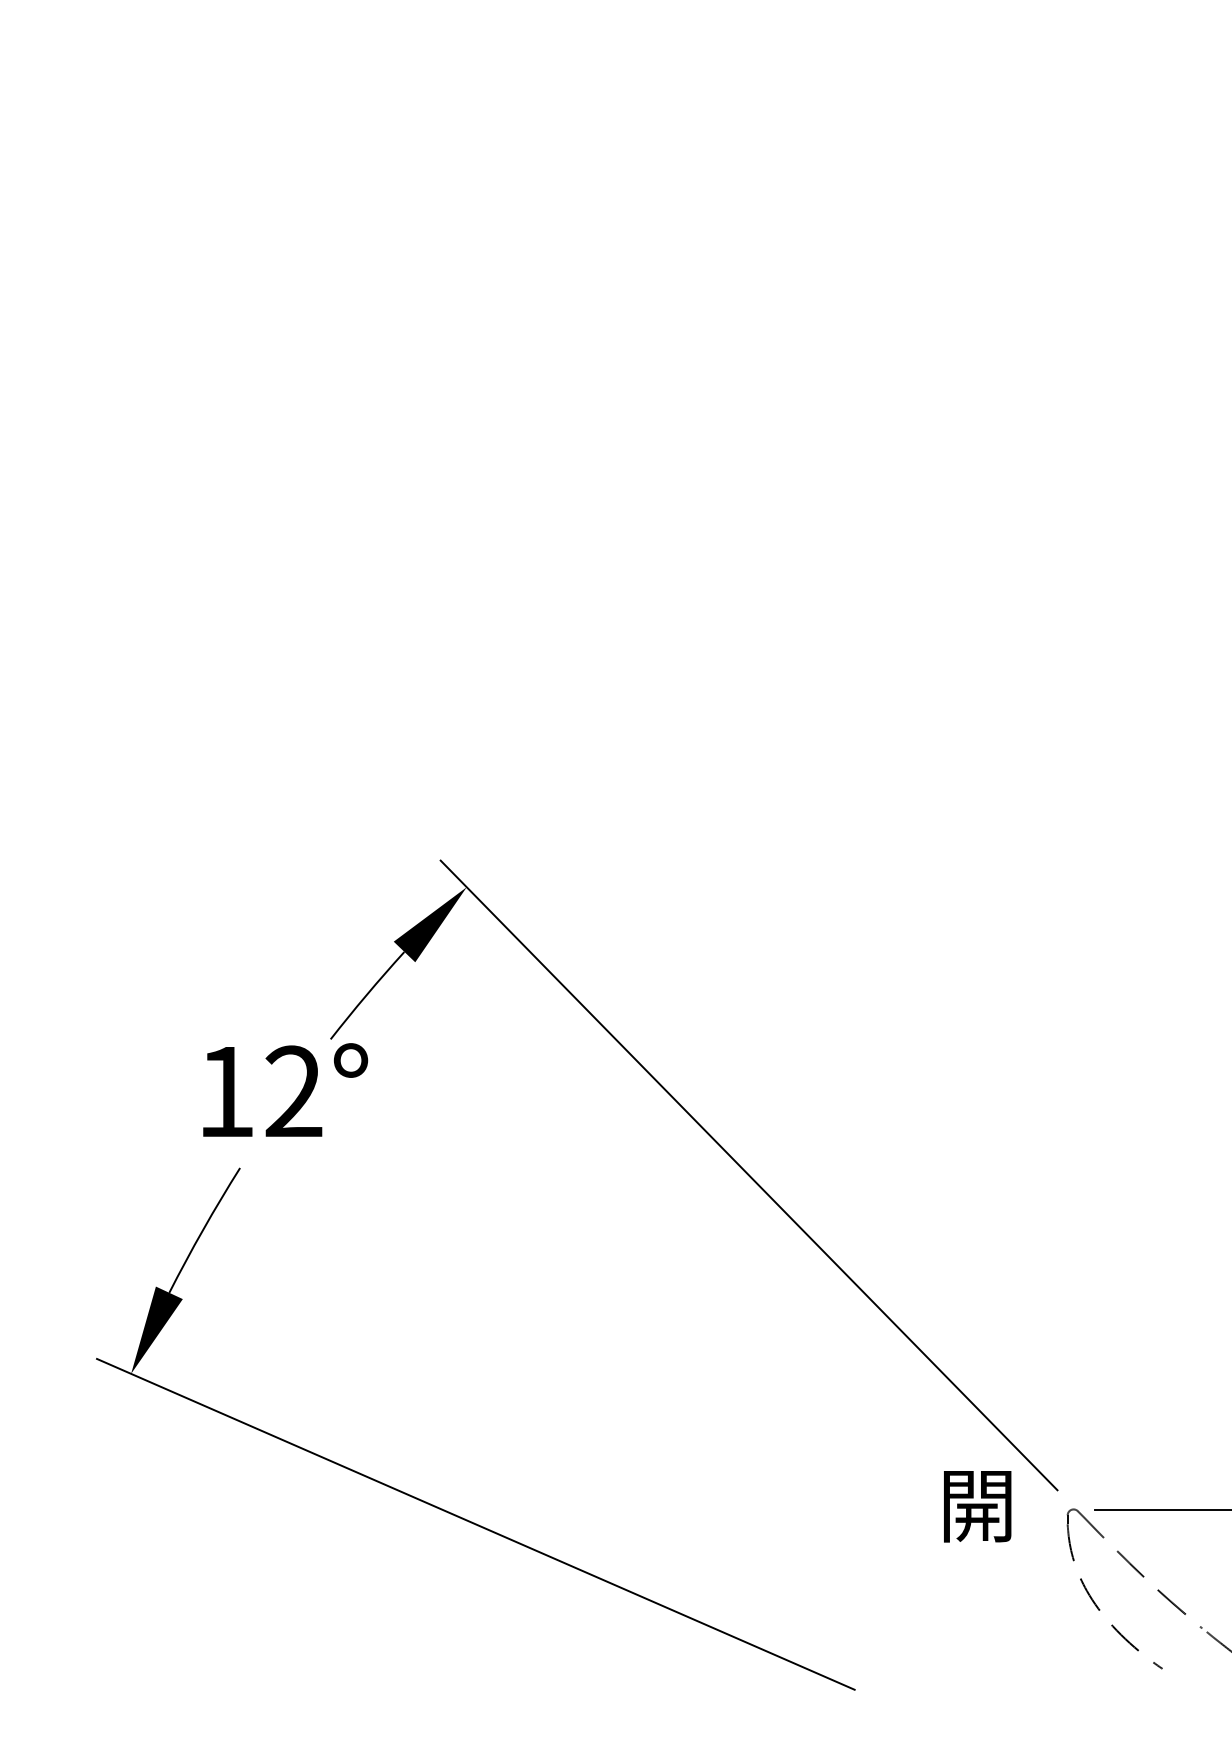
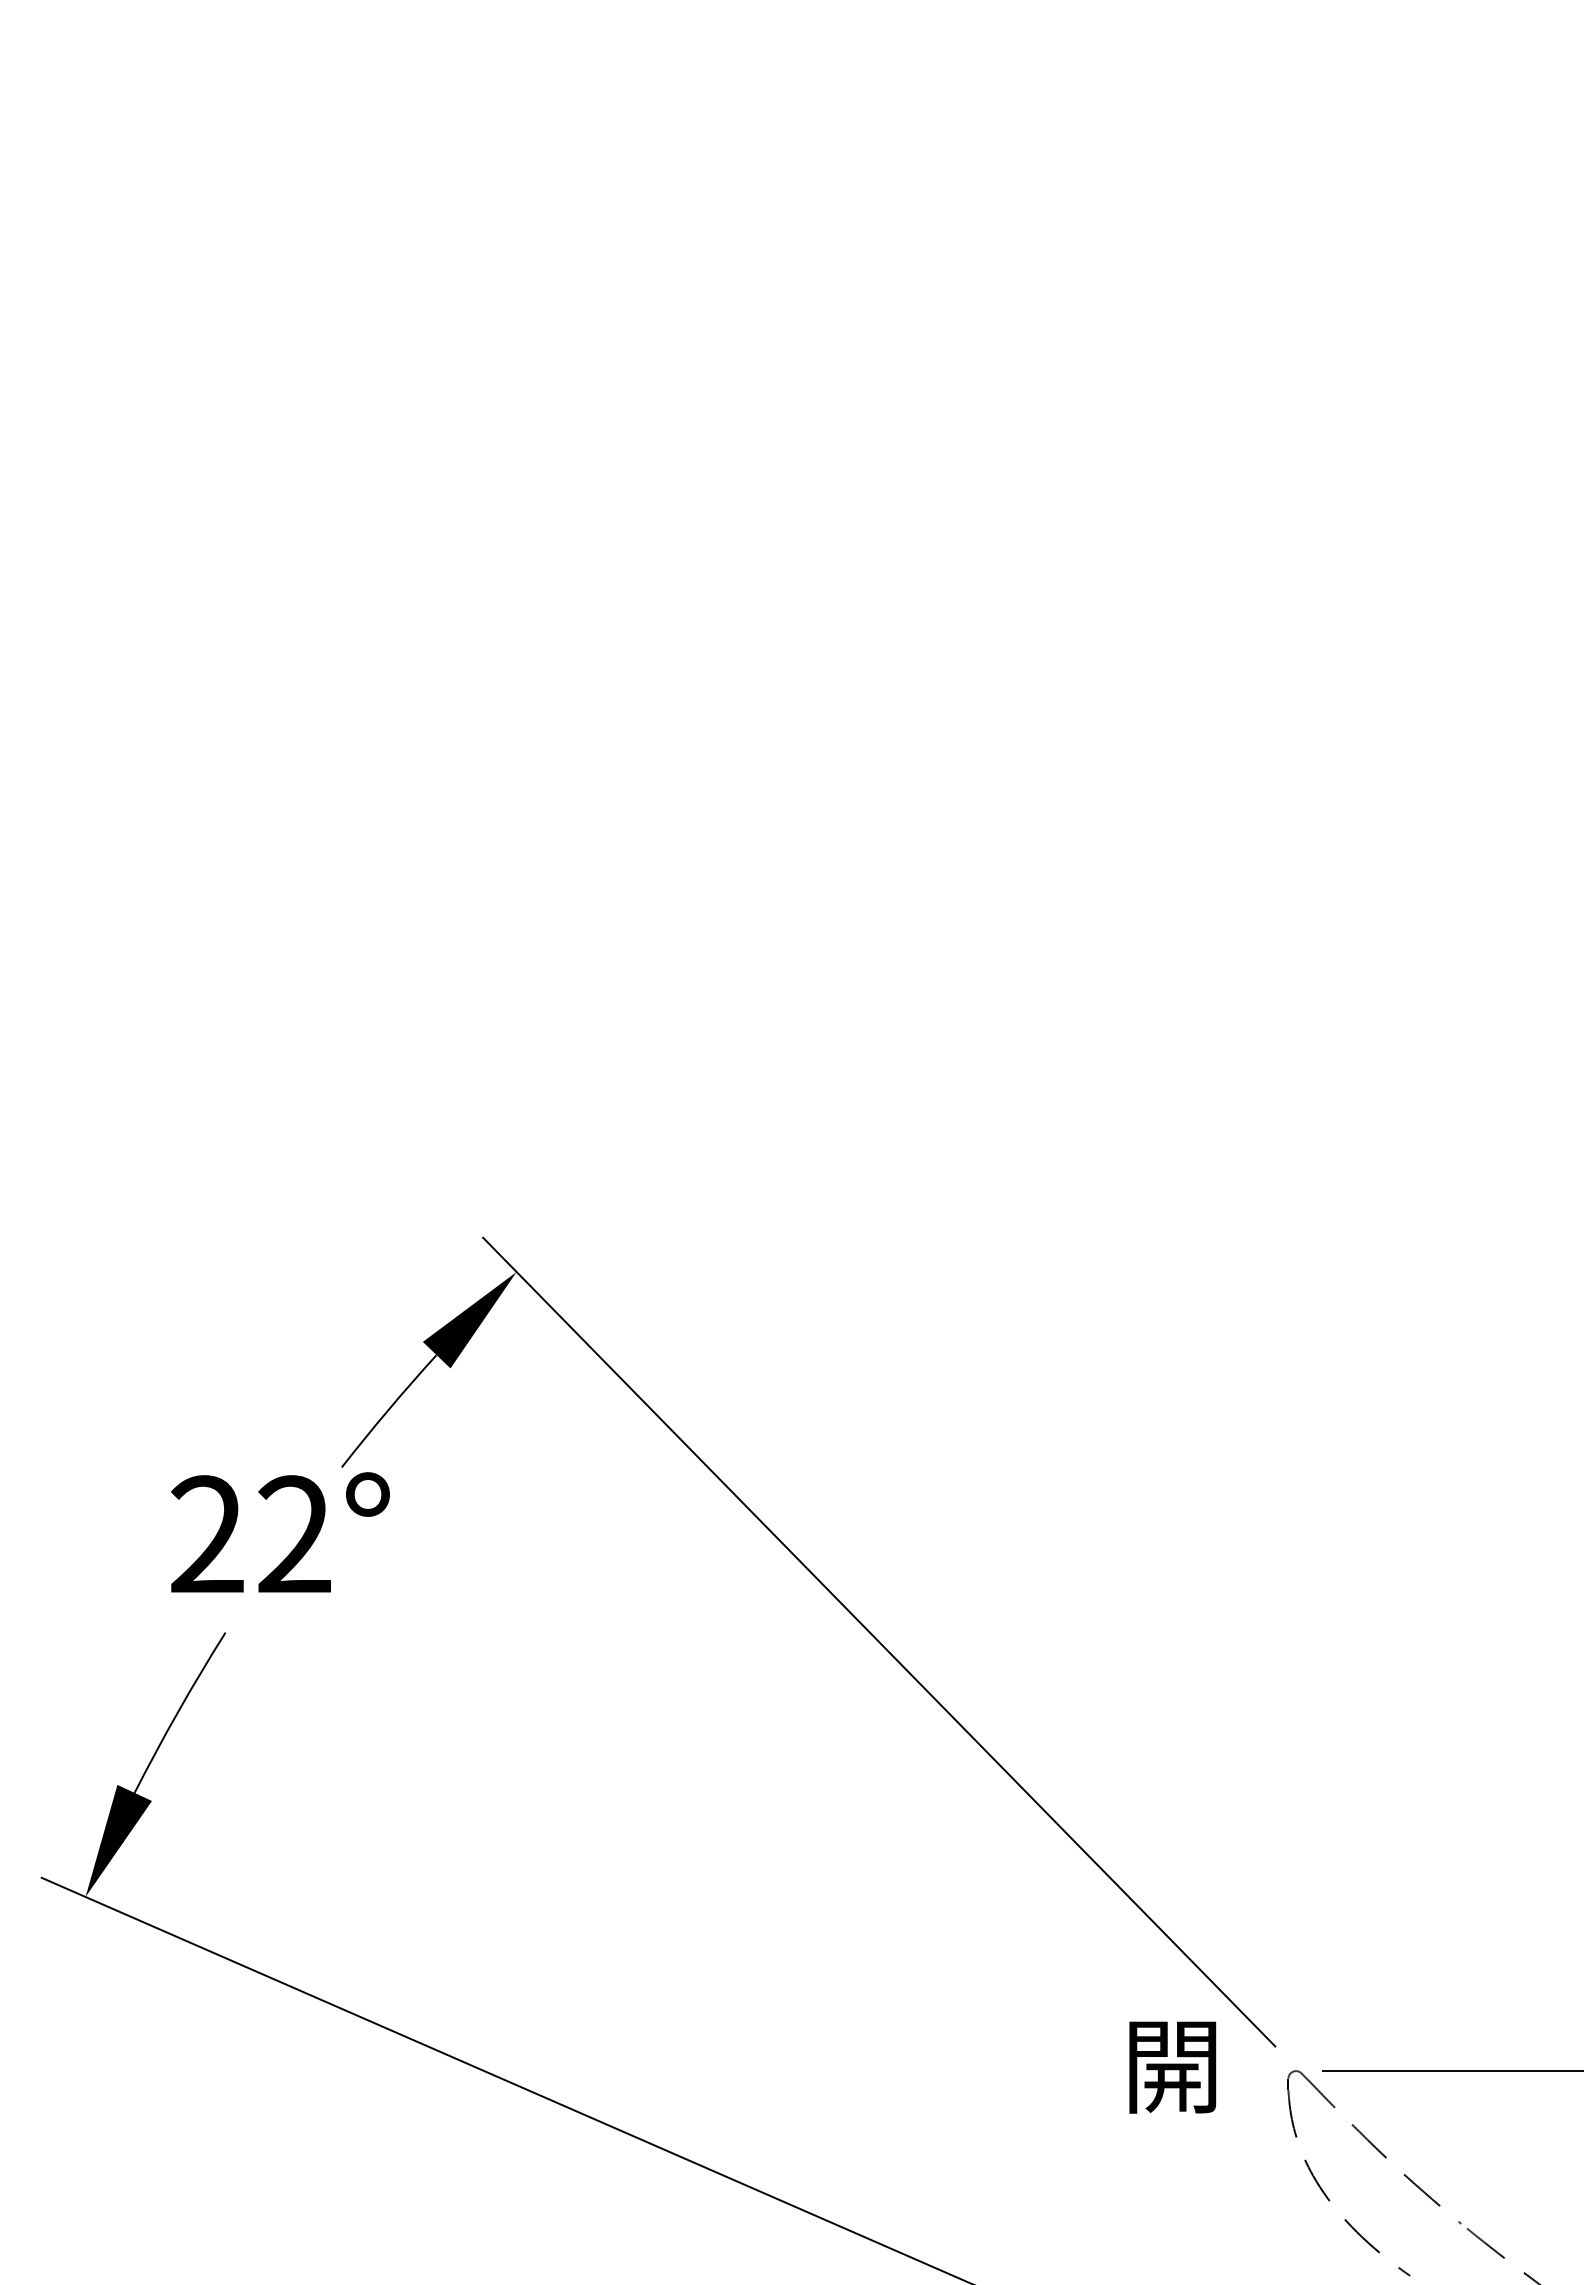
text: (226, 1090) -> (207, 1533), 12° -> 22°

